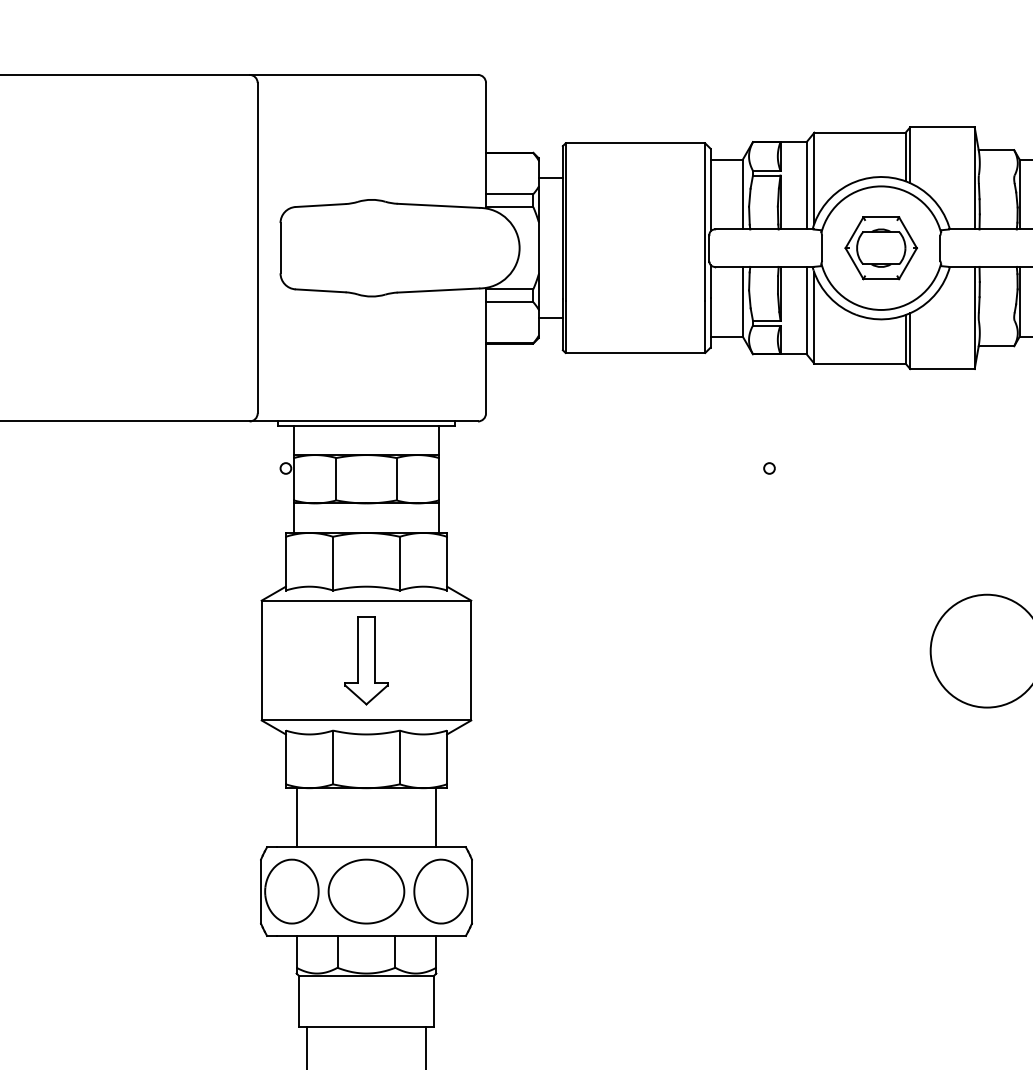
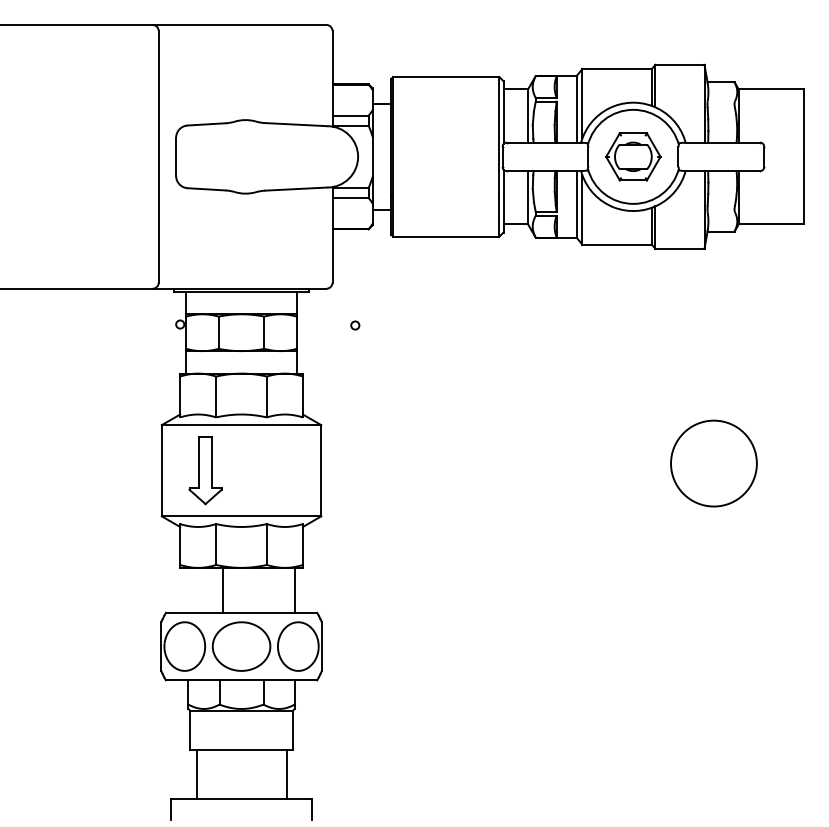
circle: (769, 468) -> (355, 325), moved
part: (366, 660) -> (205, 470), moved
line: (296, 816) -> (223, 589), moved

